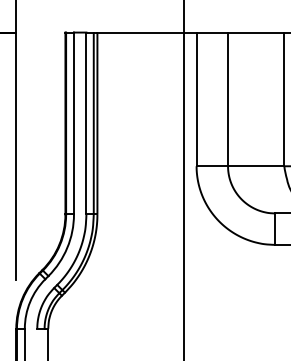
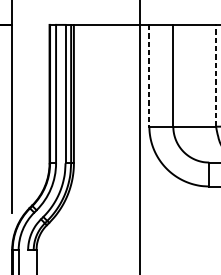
line: (196, 99) -> (149, 75), solid -> dashed
line: (284, 99) -> (216, 75), solid -> dashed

